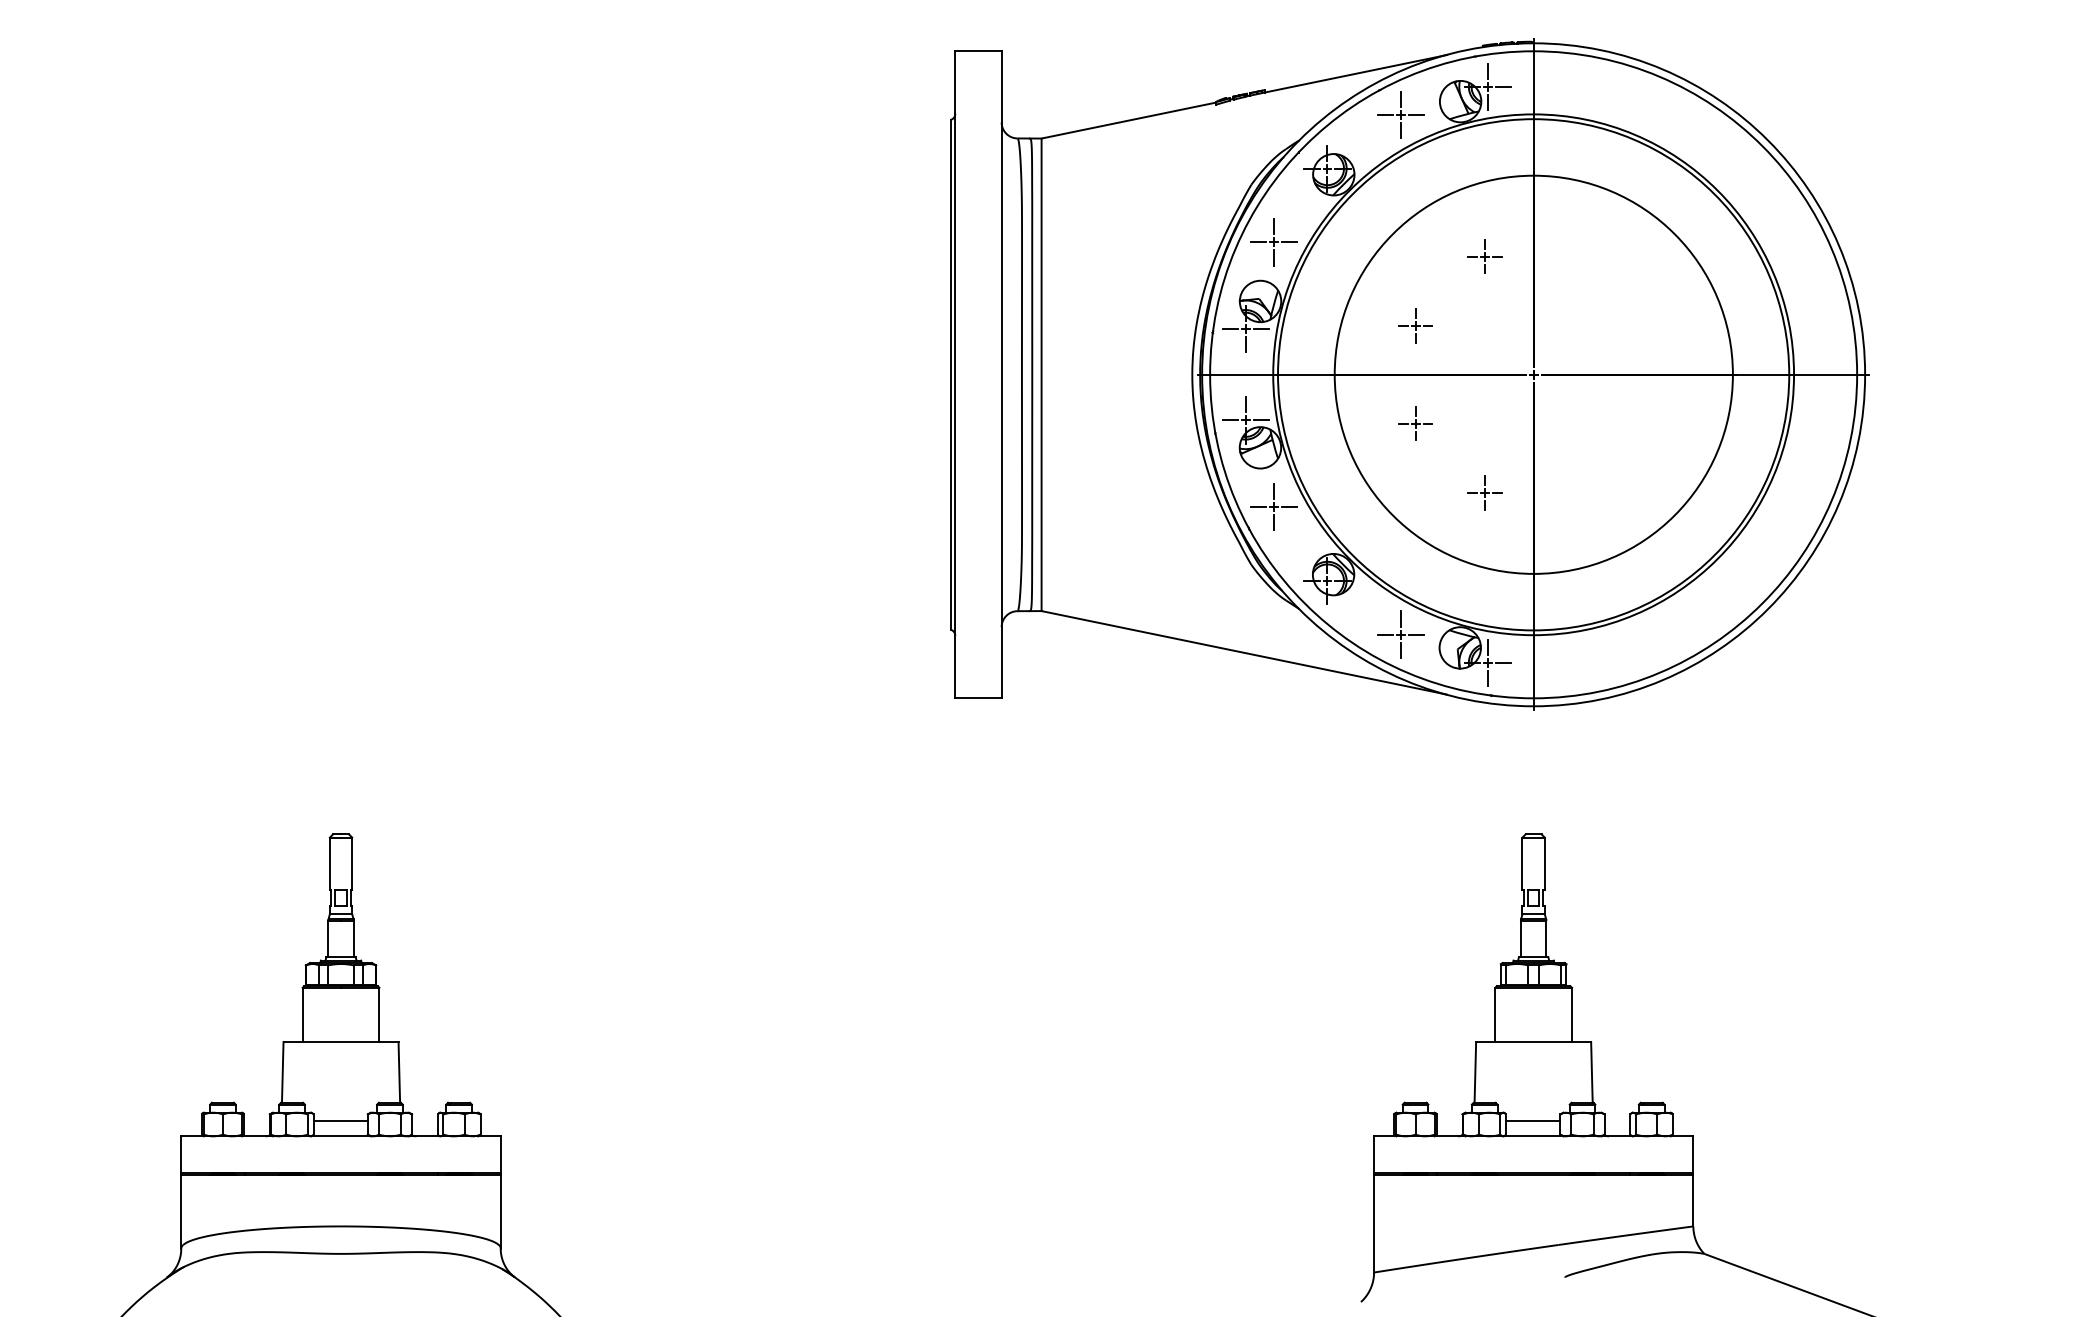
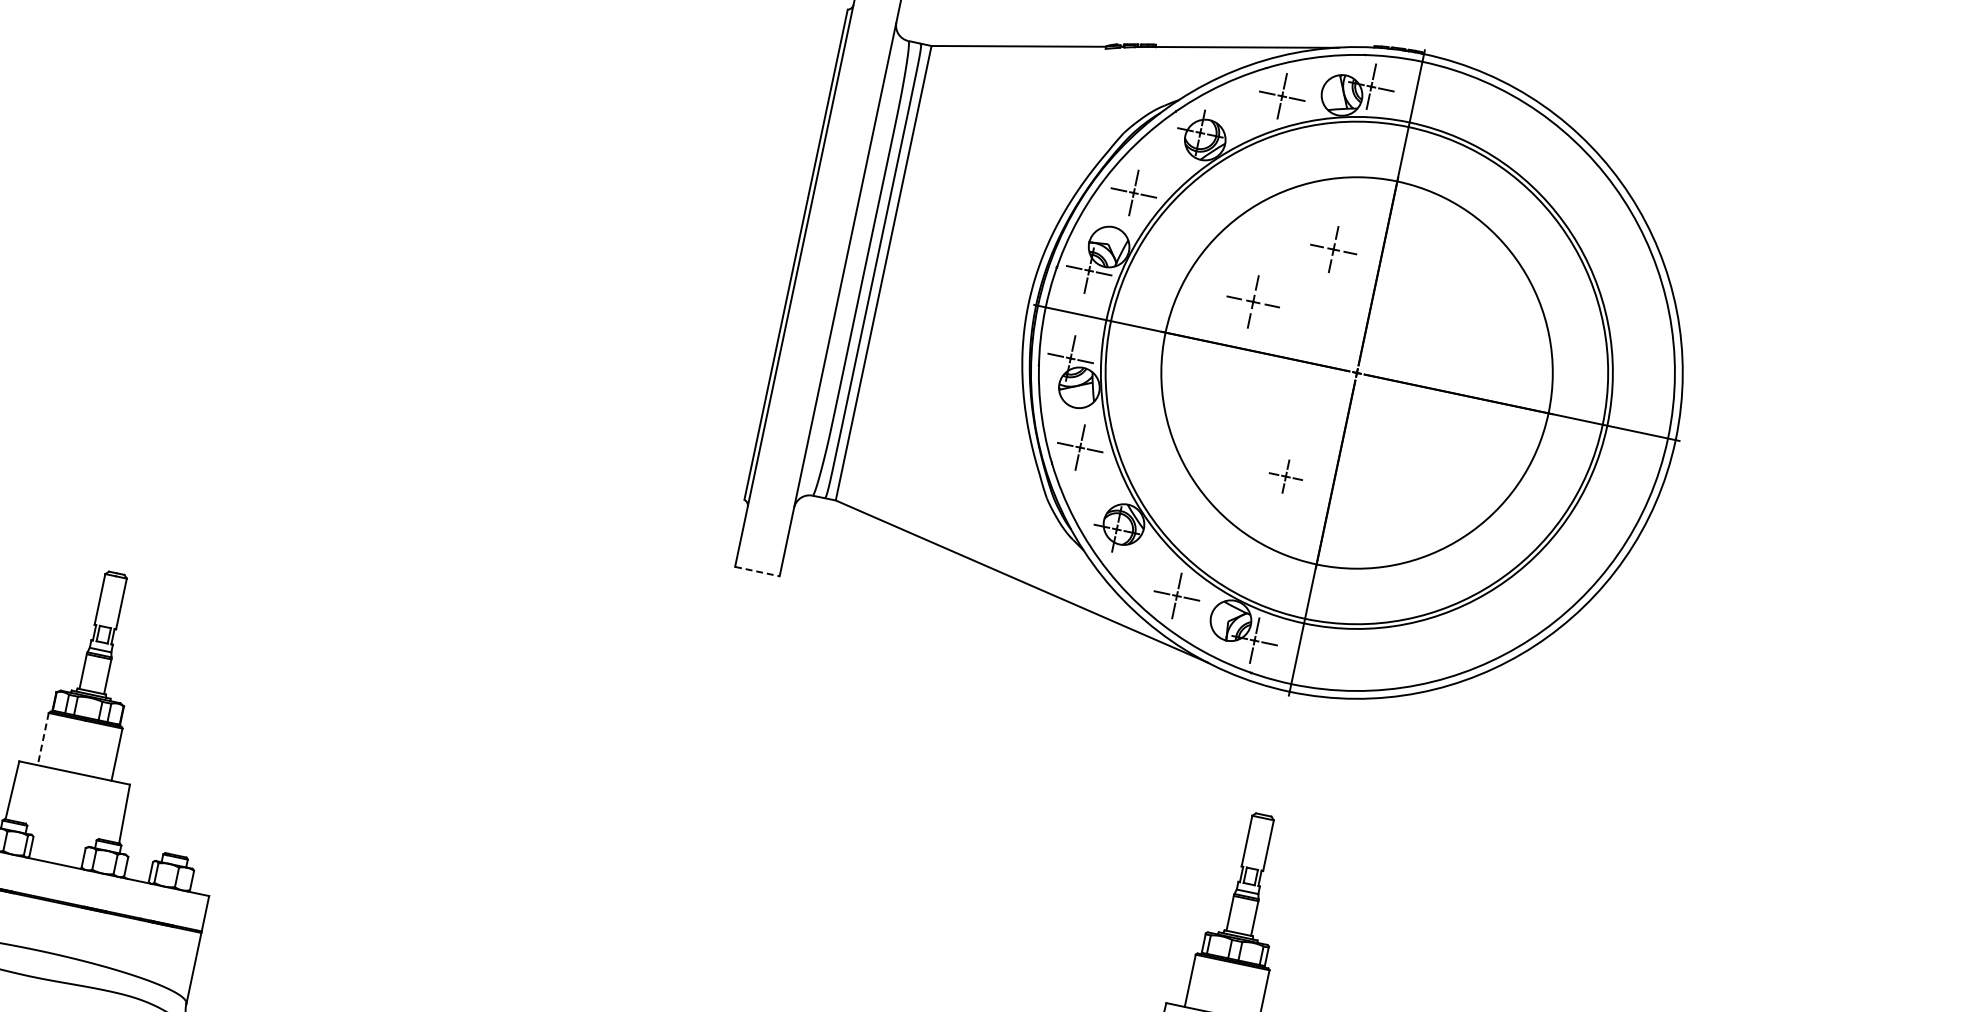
part: (1484, 256) -> (1333, 249), size x1.4
part: (1415, 325) -> (1253, 301), size x1.6
part: (1415, 423) -> (1233, 395), removed
line: (978, 698) -> (757, 571), solid -> dashed
line: (302, 1015) -> (42, 739), solid -> dashed
line: (340, 1120) -> (58, 848), removed

